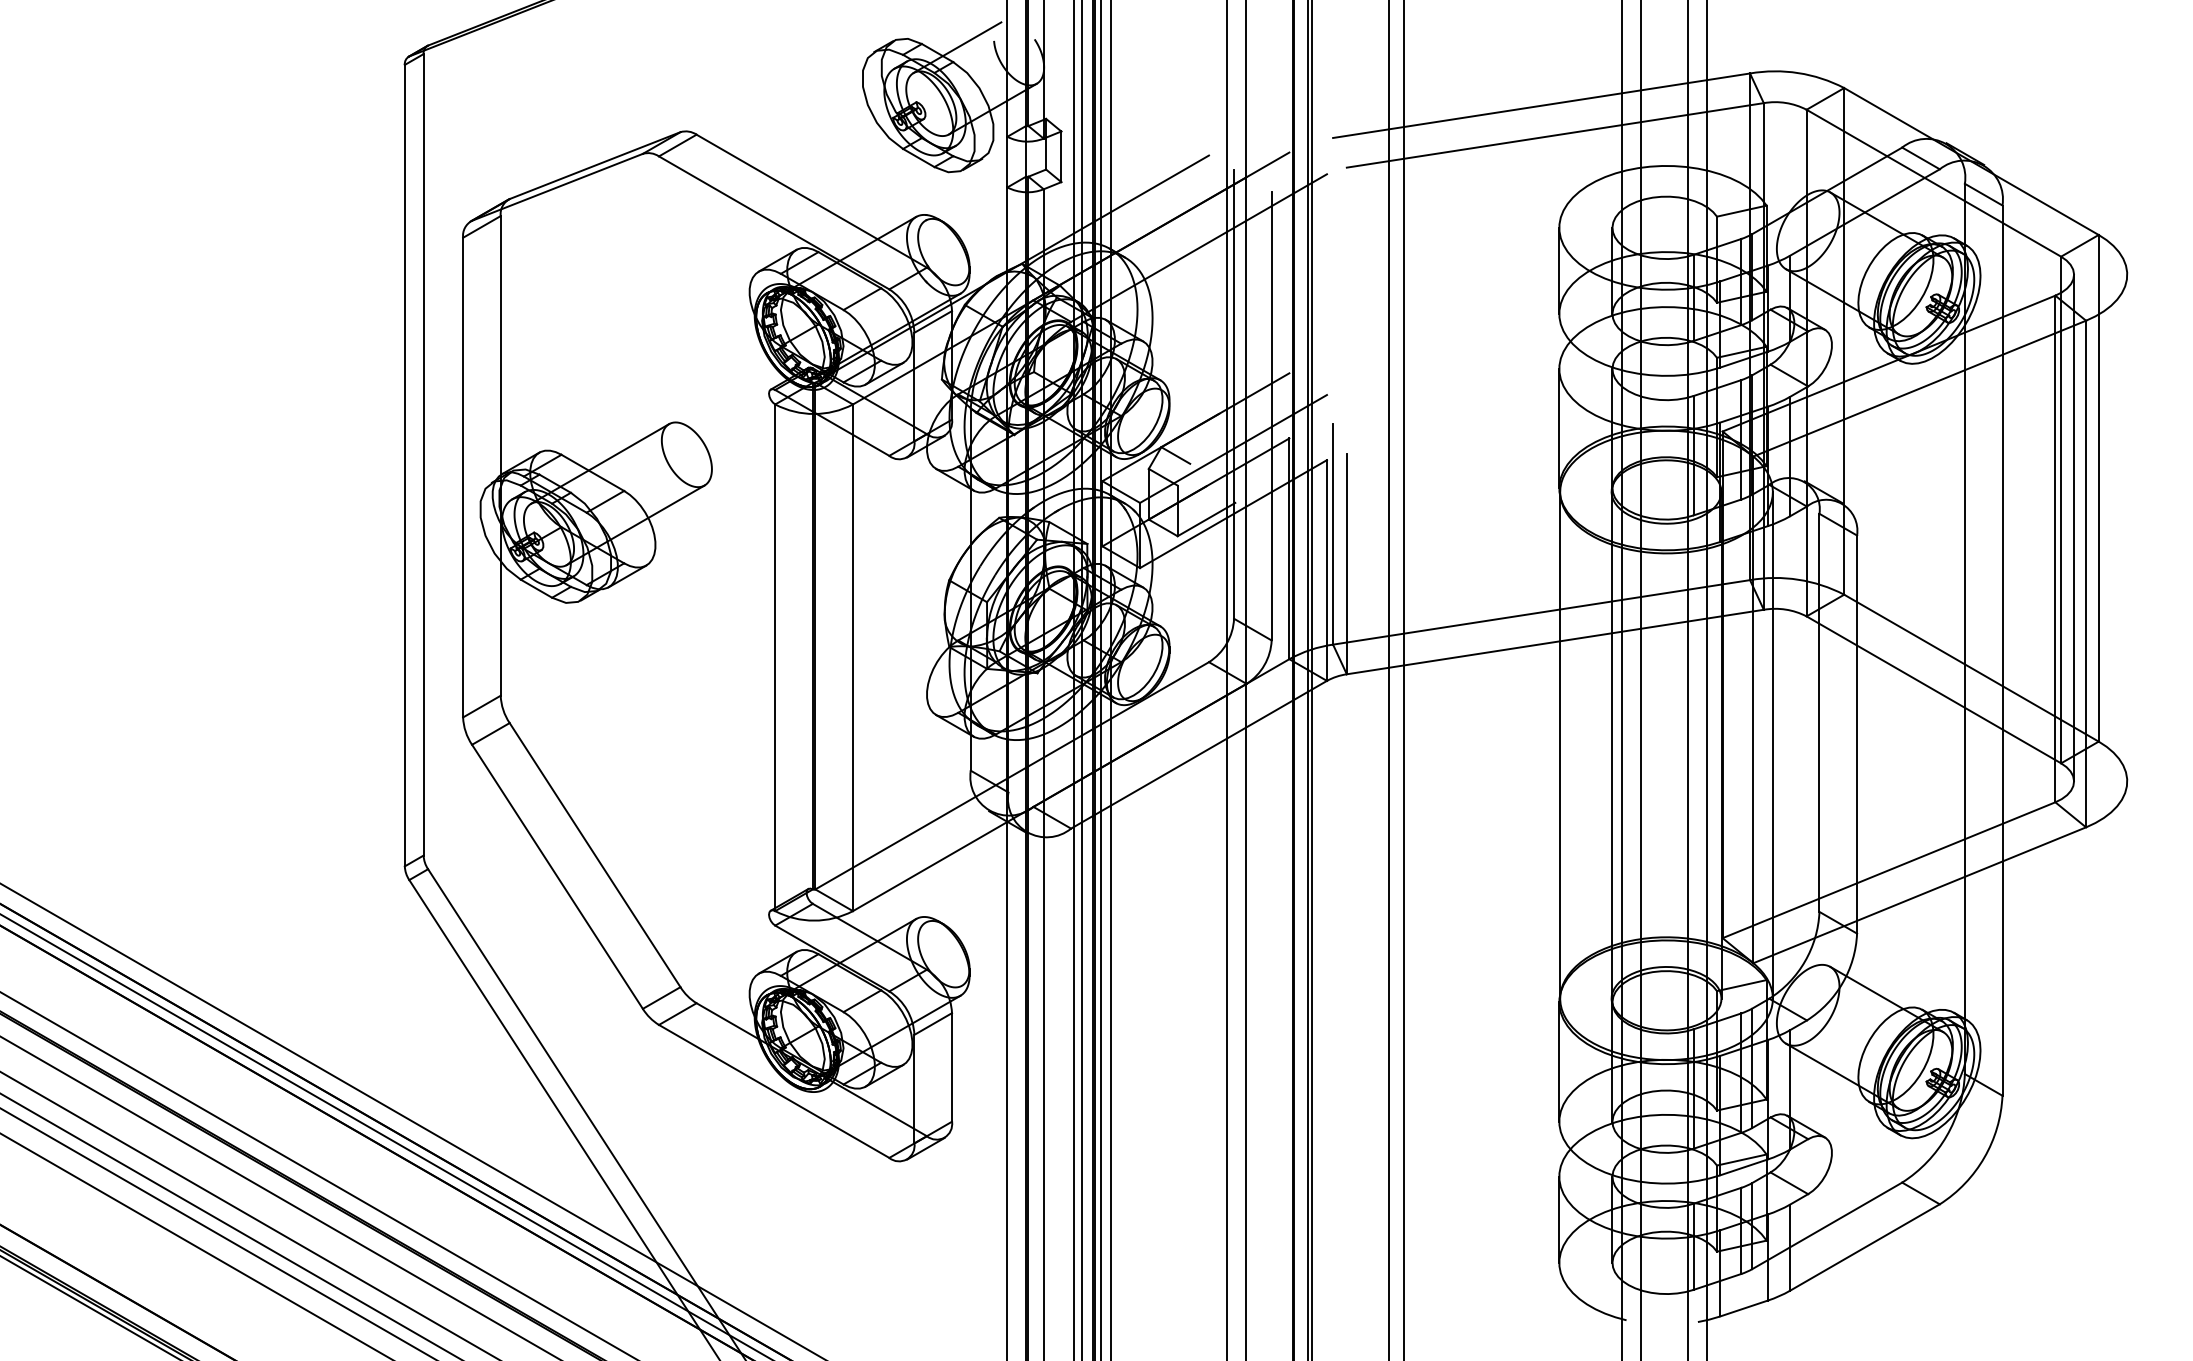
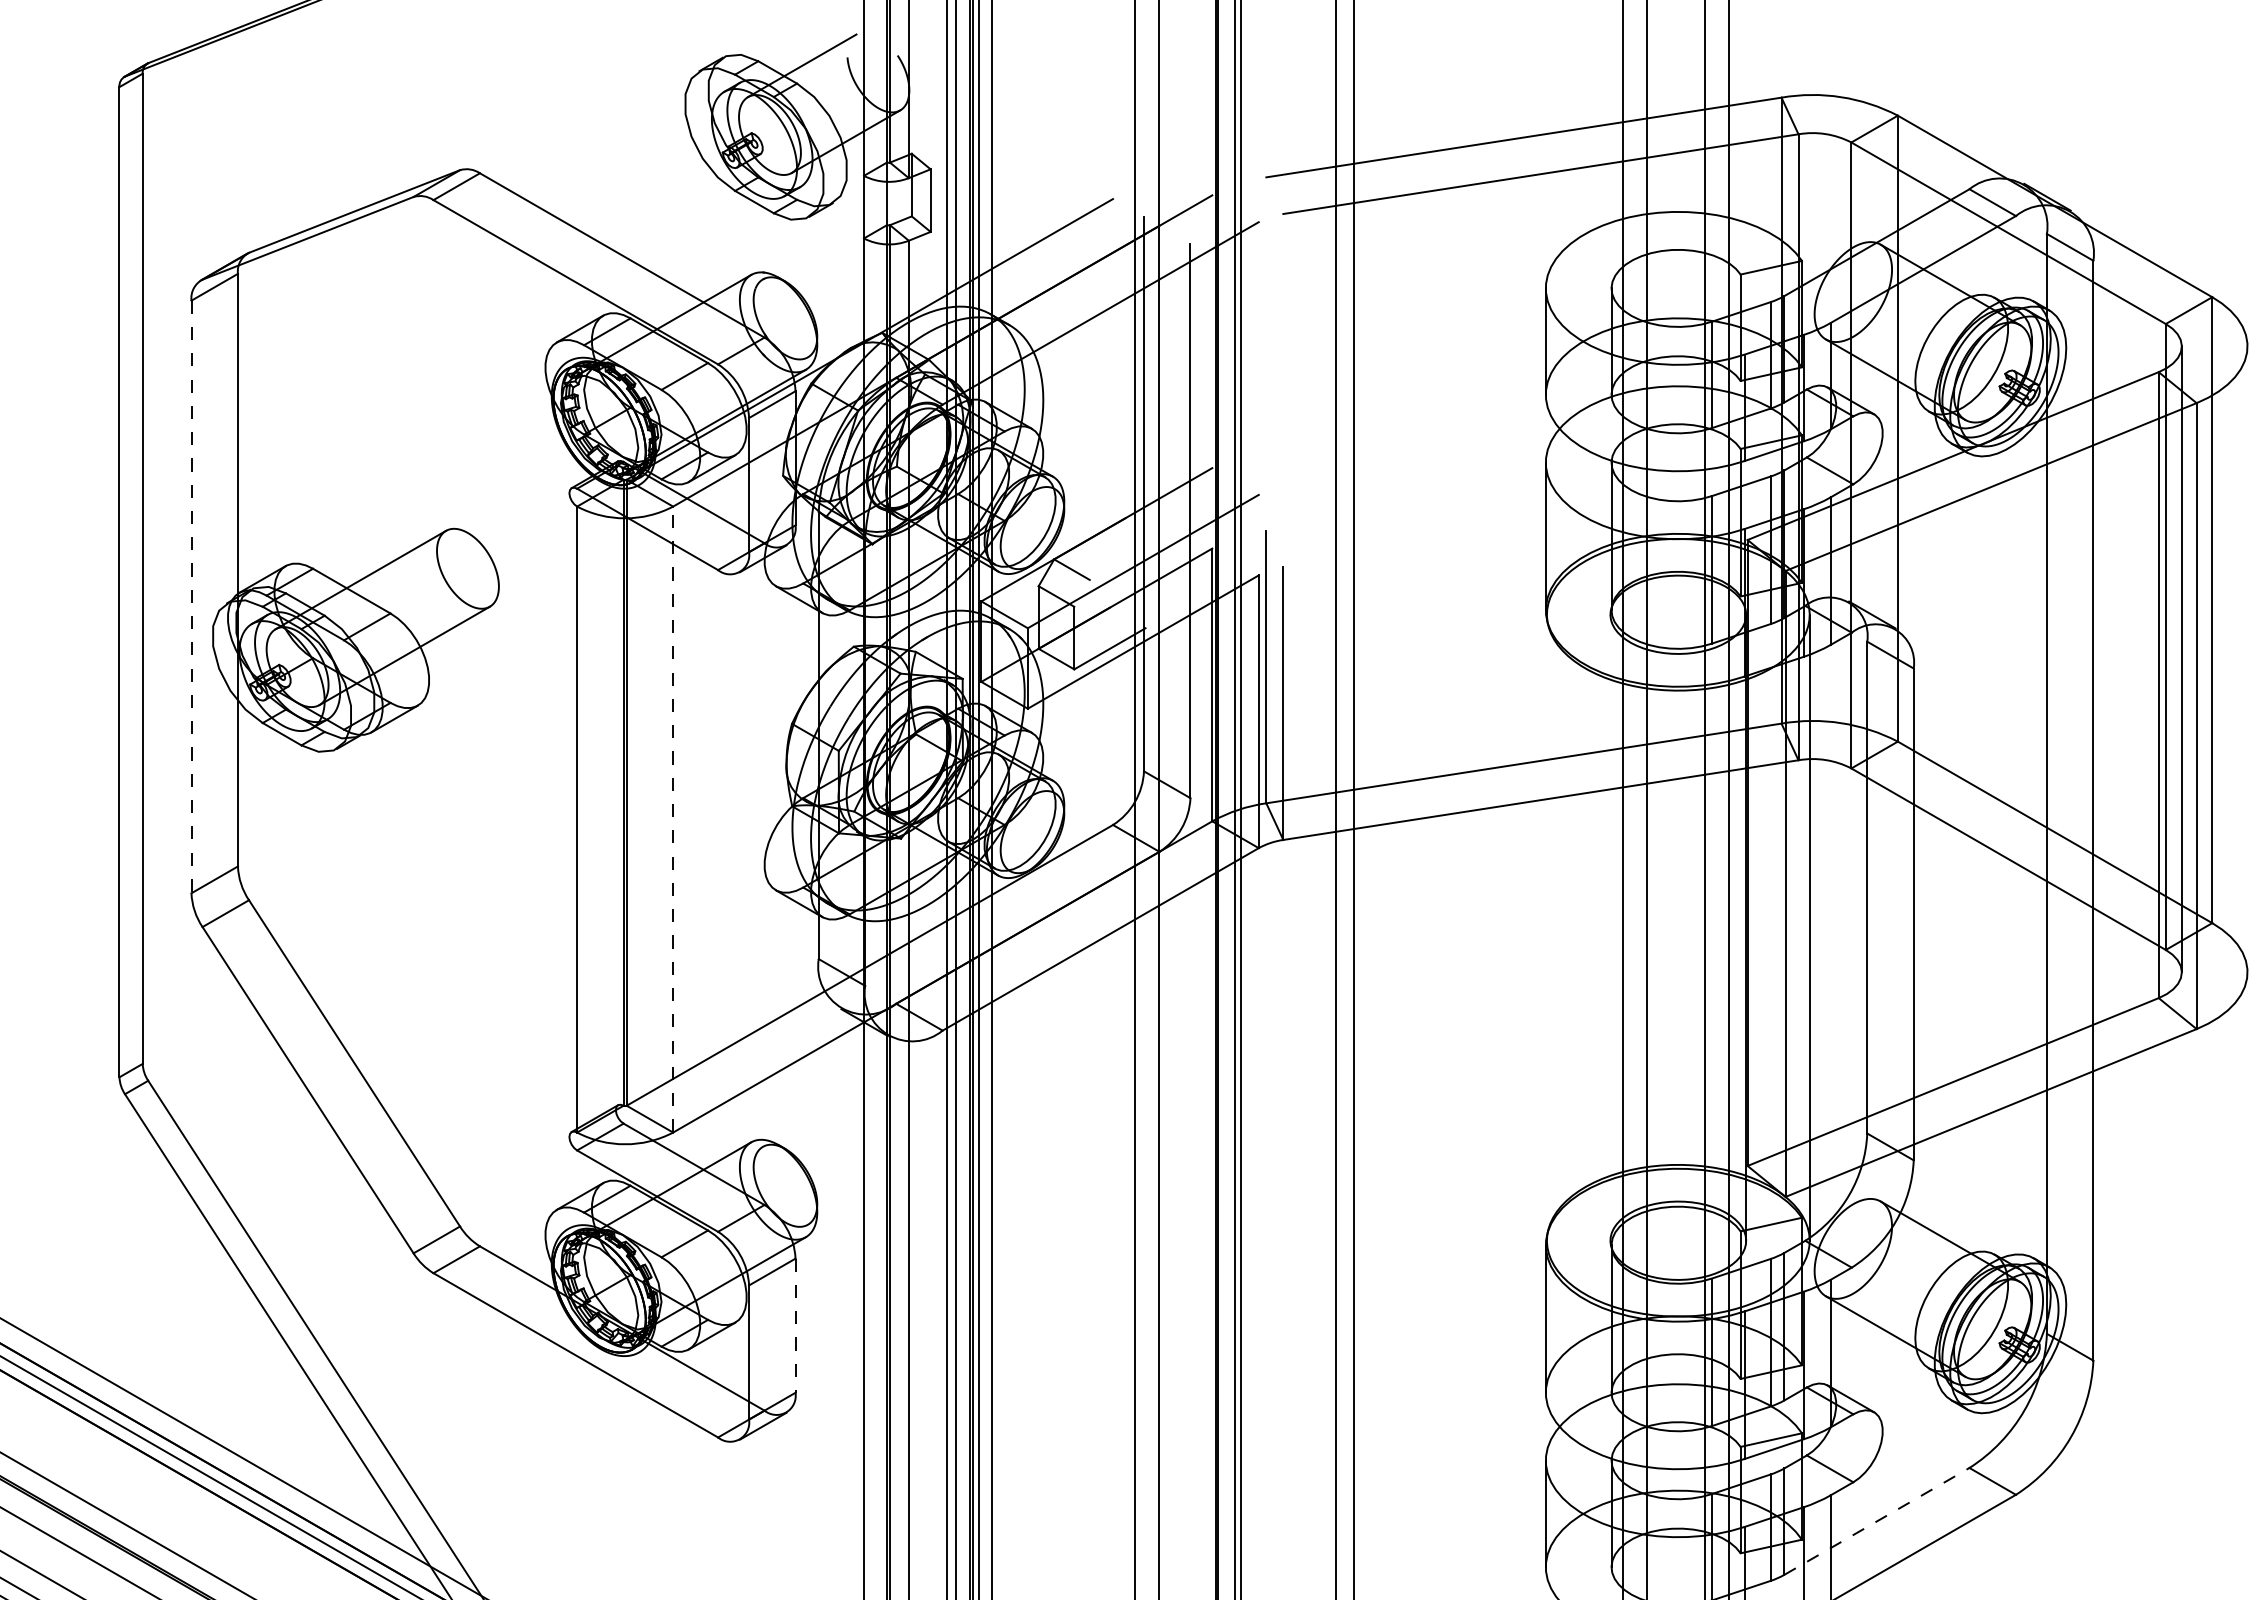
line: (463, 477) -> (191, 596), solid -> dashed
line: (852, 657) -> (672, 819), solid -> dashed
line: (1560, 745) -> (1547, 927), removed
line: (1611, 745) -> (1610, 927), removed
line: (952, 1067) -> (796, 1325), solid -> dashed
line: (1827, 1225) -> (1877, 1520), solid -> dashed

